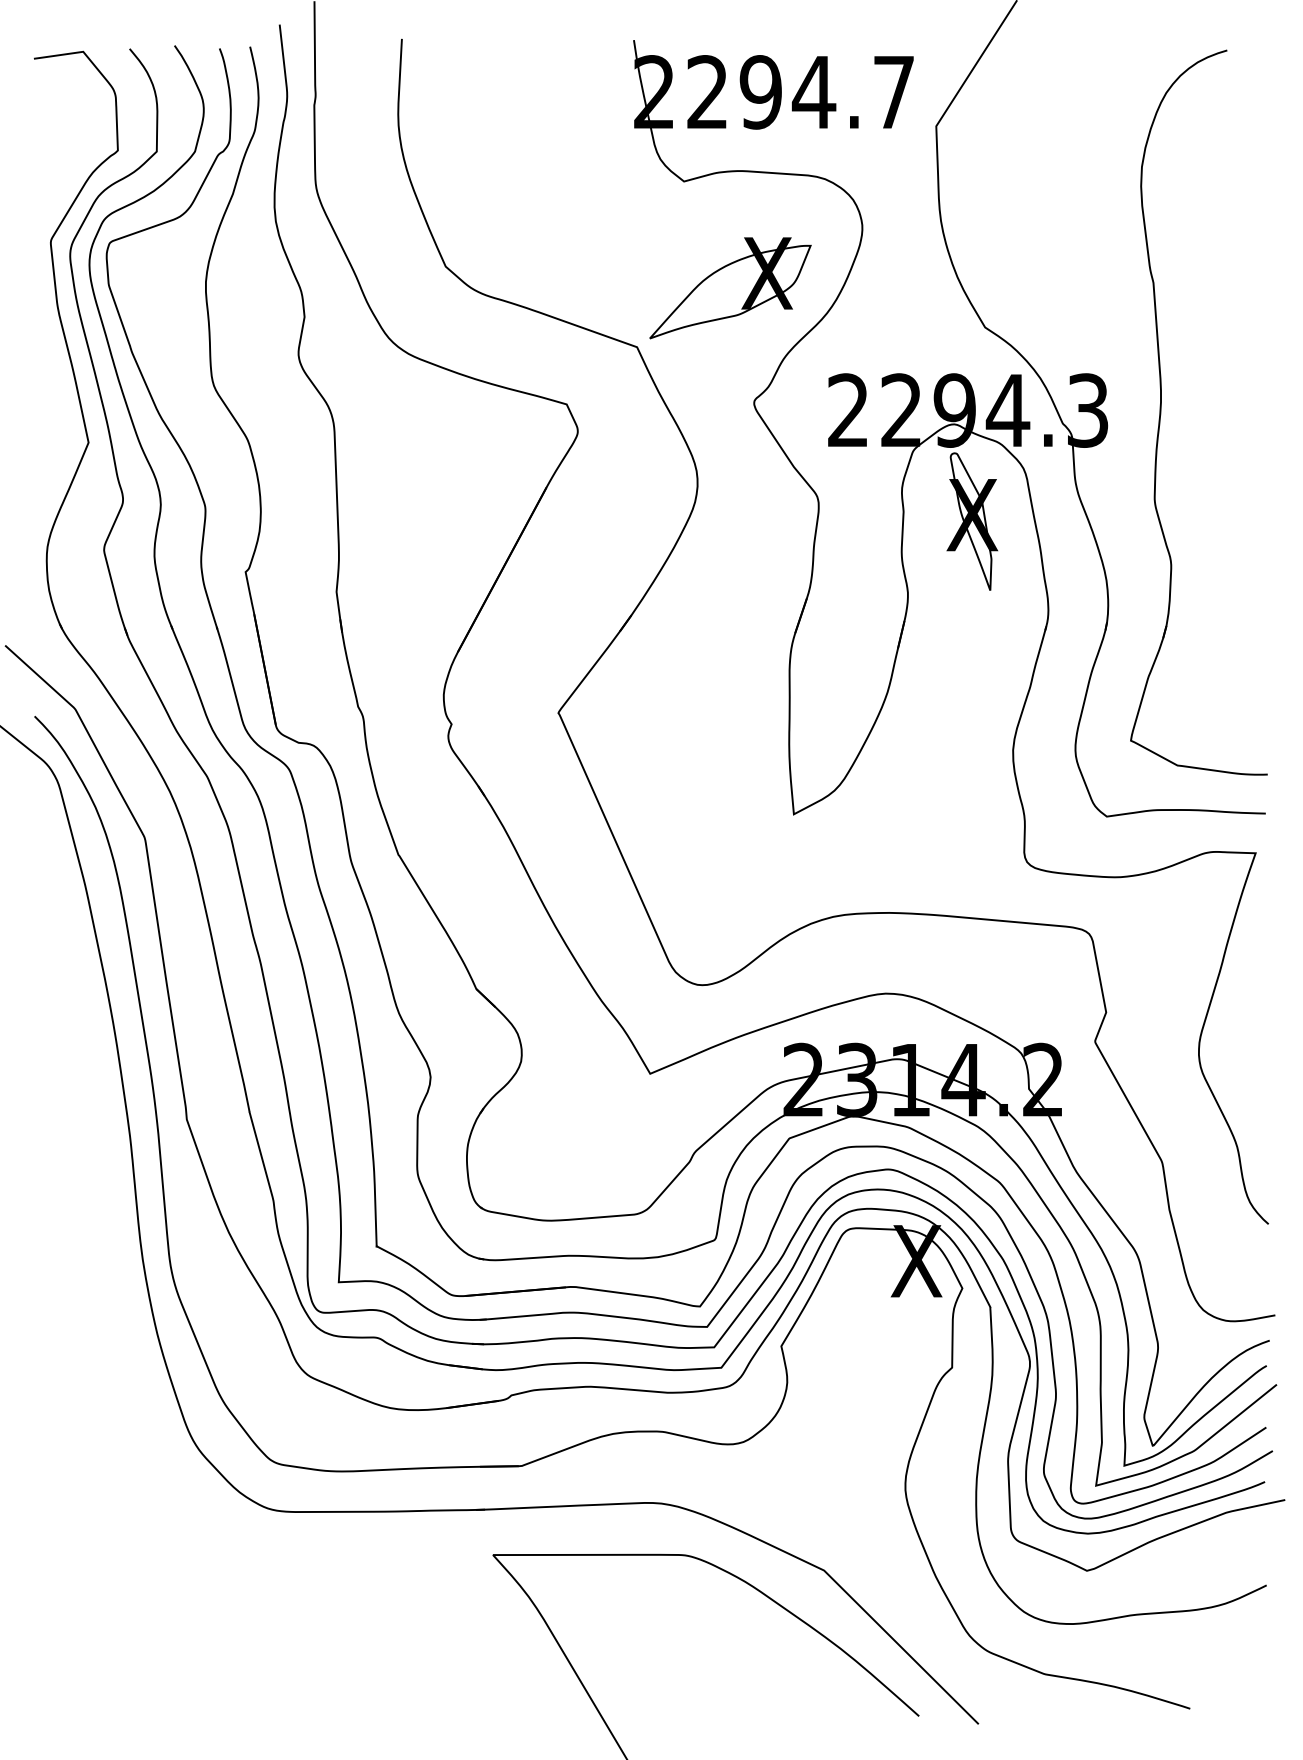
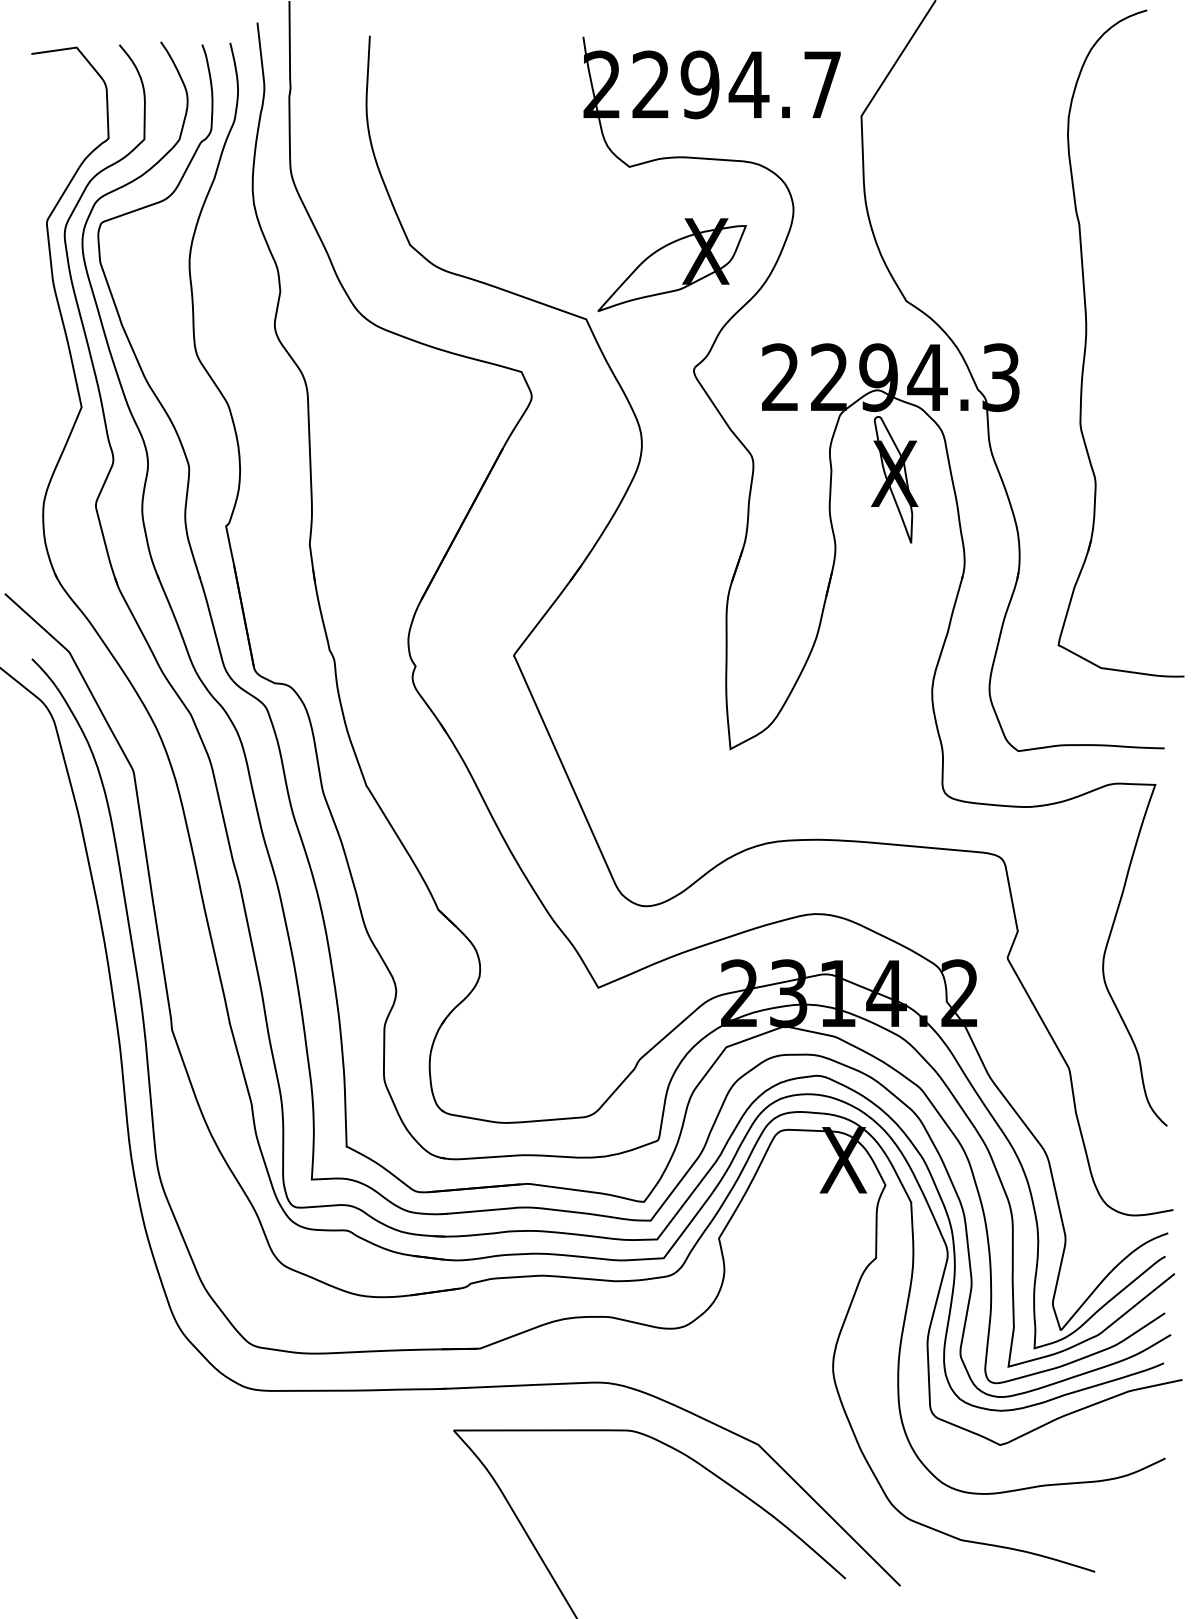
part: (1161, 412) -> (1086, 343), moved

